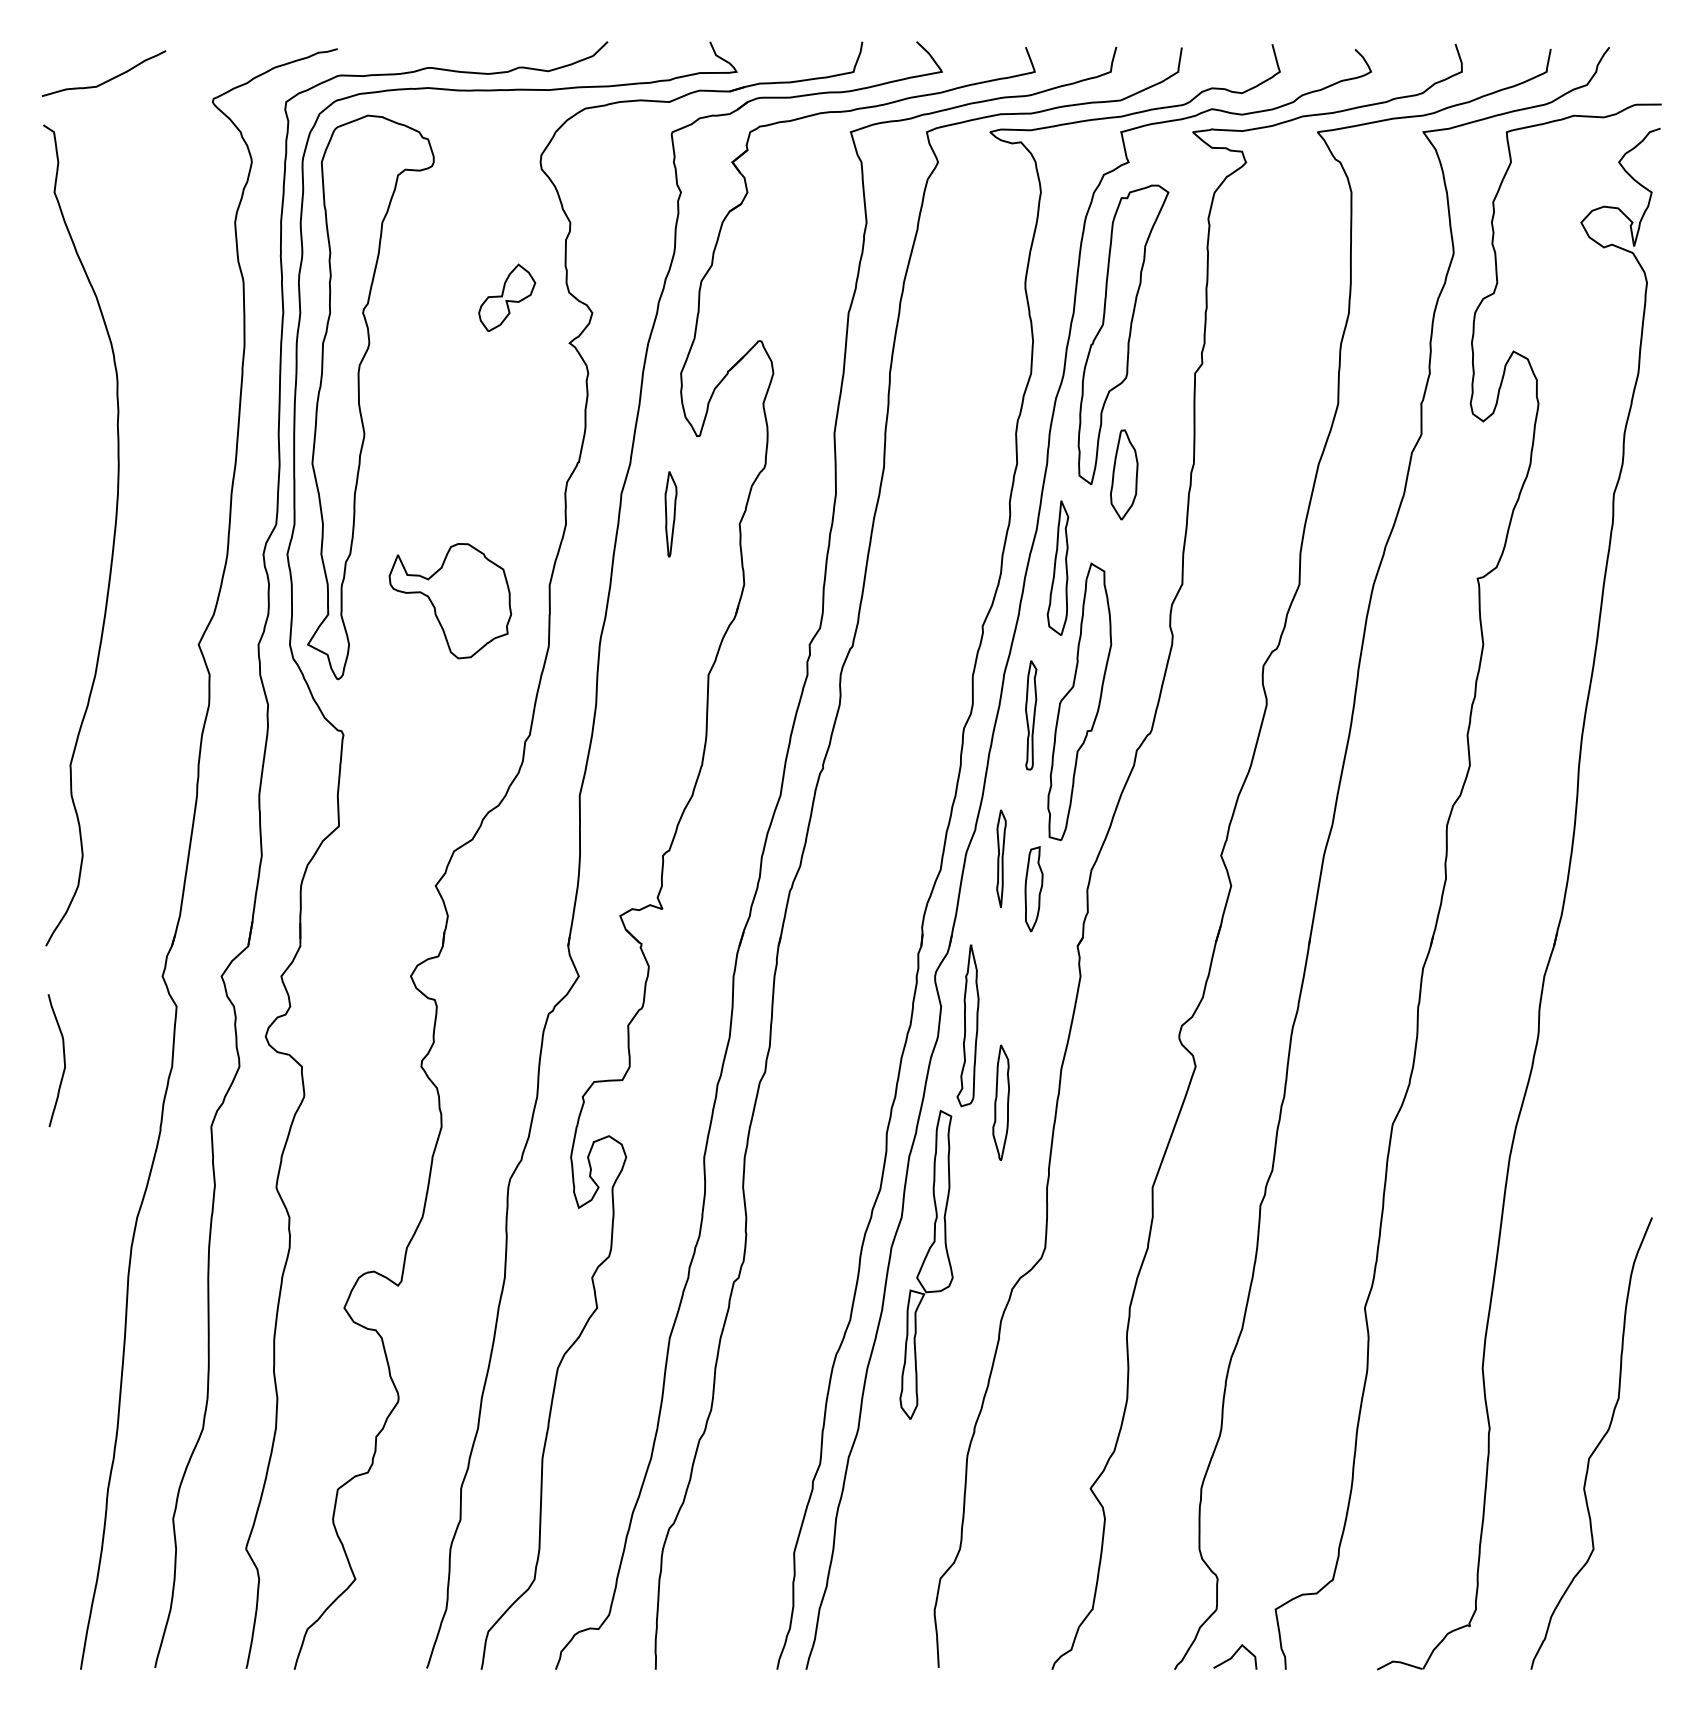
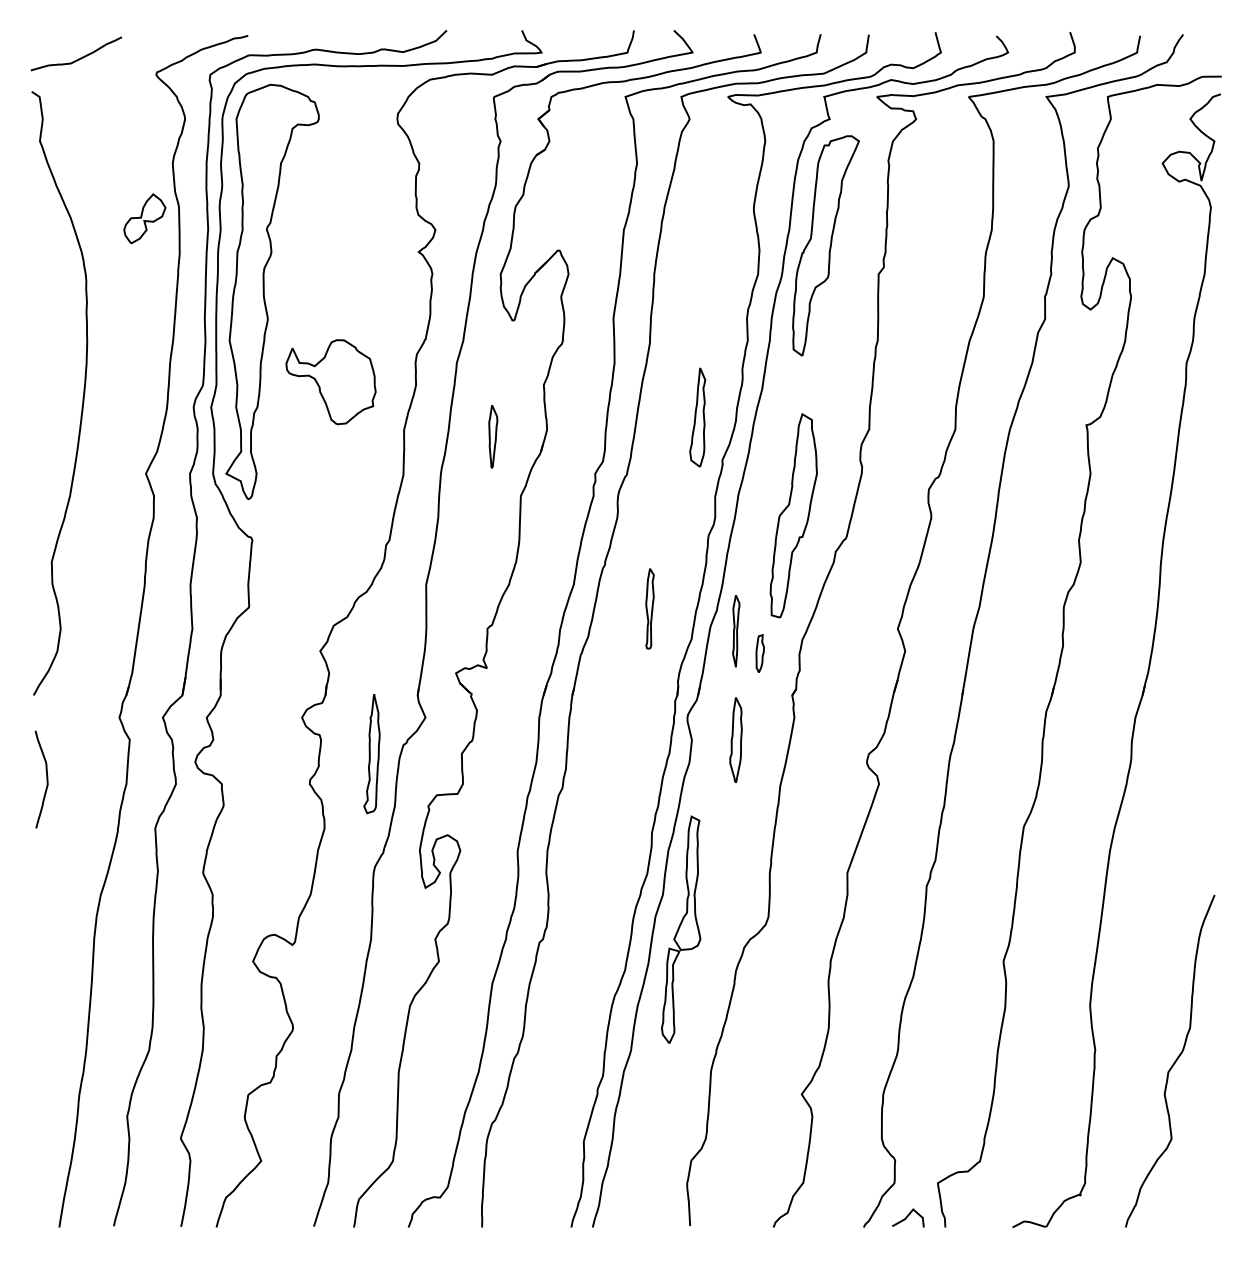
part: (507, 297) -> (145, 218), moved
part: (1124, 474) -> (826, 348), removed
part: (670, 514) -> (492, 436), moved
part: (1057, 567) -> (697, 417), moved
part: (450, 601) -> (331, 382), moved
part: (1031, 715) -> (650, 608), moved
part: (1033, 889) -> (759, 653), size x0.6
part: (967, 1025) -> (371, 753), moved
part: (1000, 1102) -> (735, 739), moved

